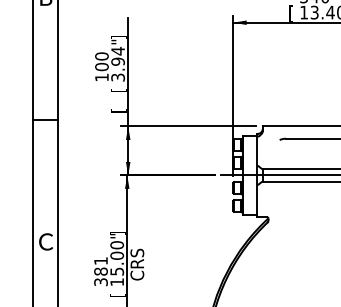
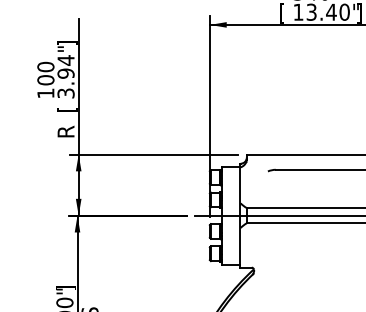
text: (118, 107) -> (66, 130), [ -> R

